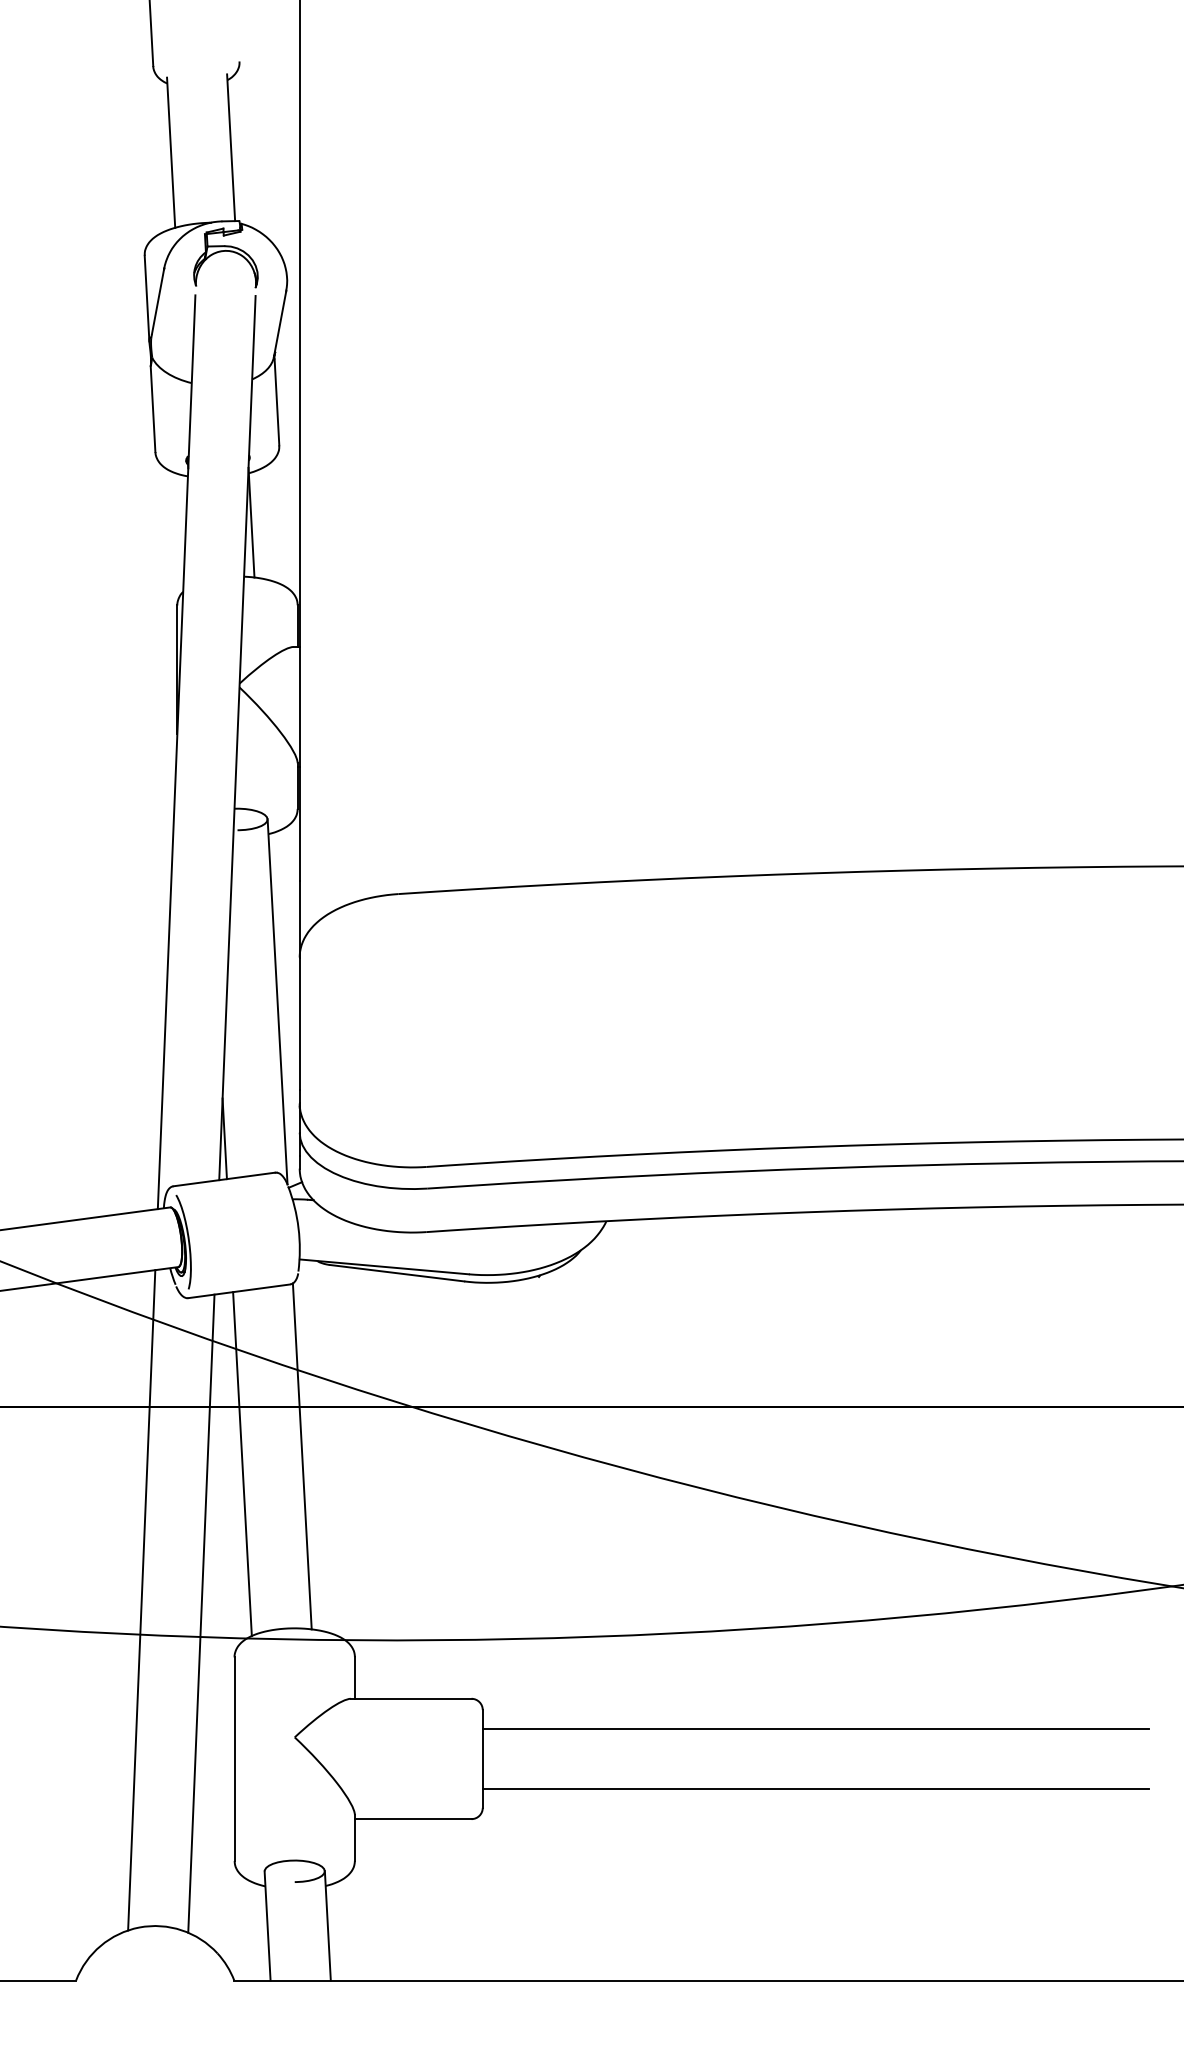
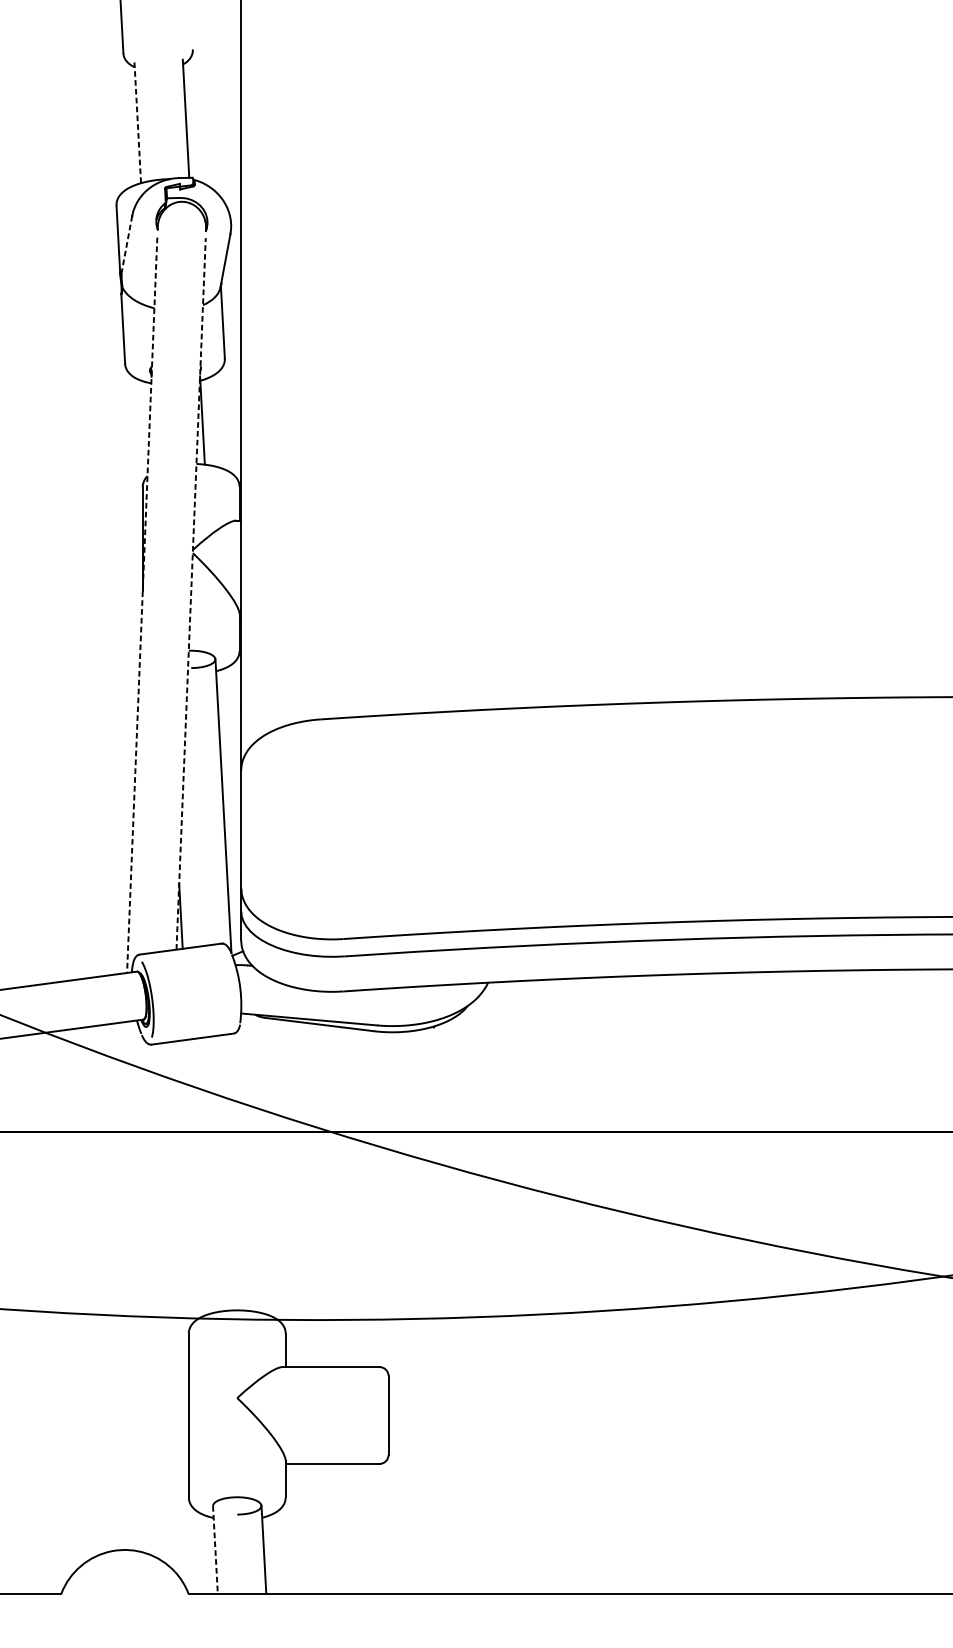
line: (171, 153) -> (138, 123), solid -> dashed
line: (158, 301) -> (127, 242), solid -> dashed
line: (237, 737) -> (191, 593), solid -> dashed
line: (176, 752) -> (142, 605), solid -> dashed
line: (301, 1456) -> (242, 1172), removed
line: (242, 1464) -> (195, 1178), removed
line: (141, 1600) -> (113, 1287), removed
line: (201, 1613) -> (162, 1298), removed
line: (815, 1728) -> (656, 1390), removed
line: (815, 1789) -> (656, 1440), removed
line: (267, 1926) -> (215, 1550), solid -> dashed

